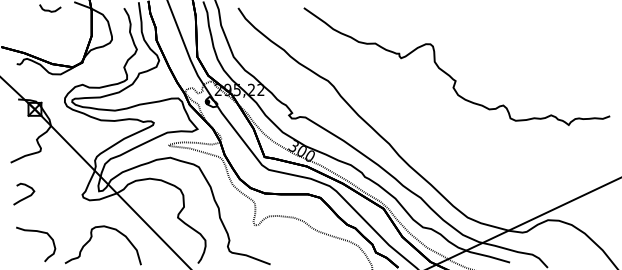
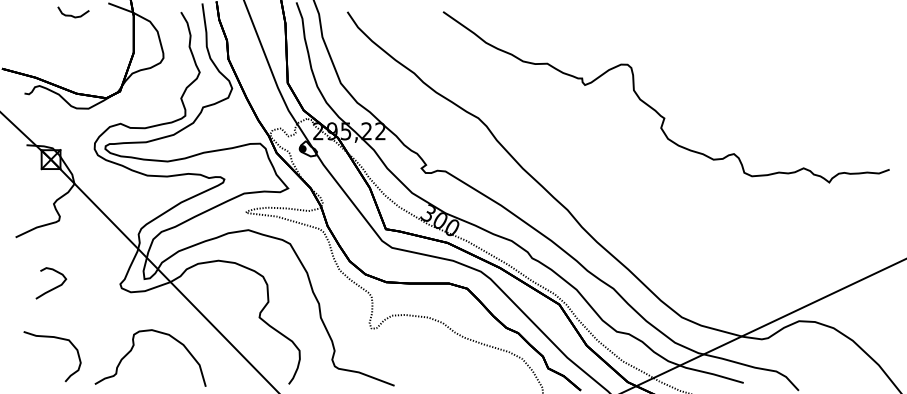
curve: (26, 196) -> (54, 286), moved

